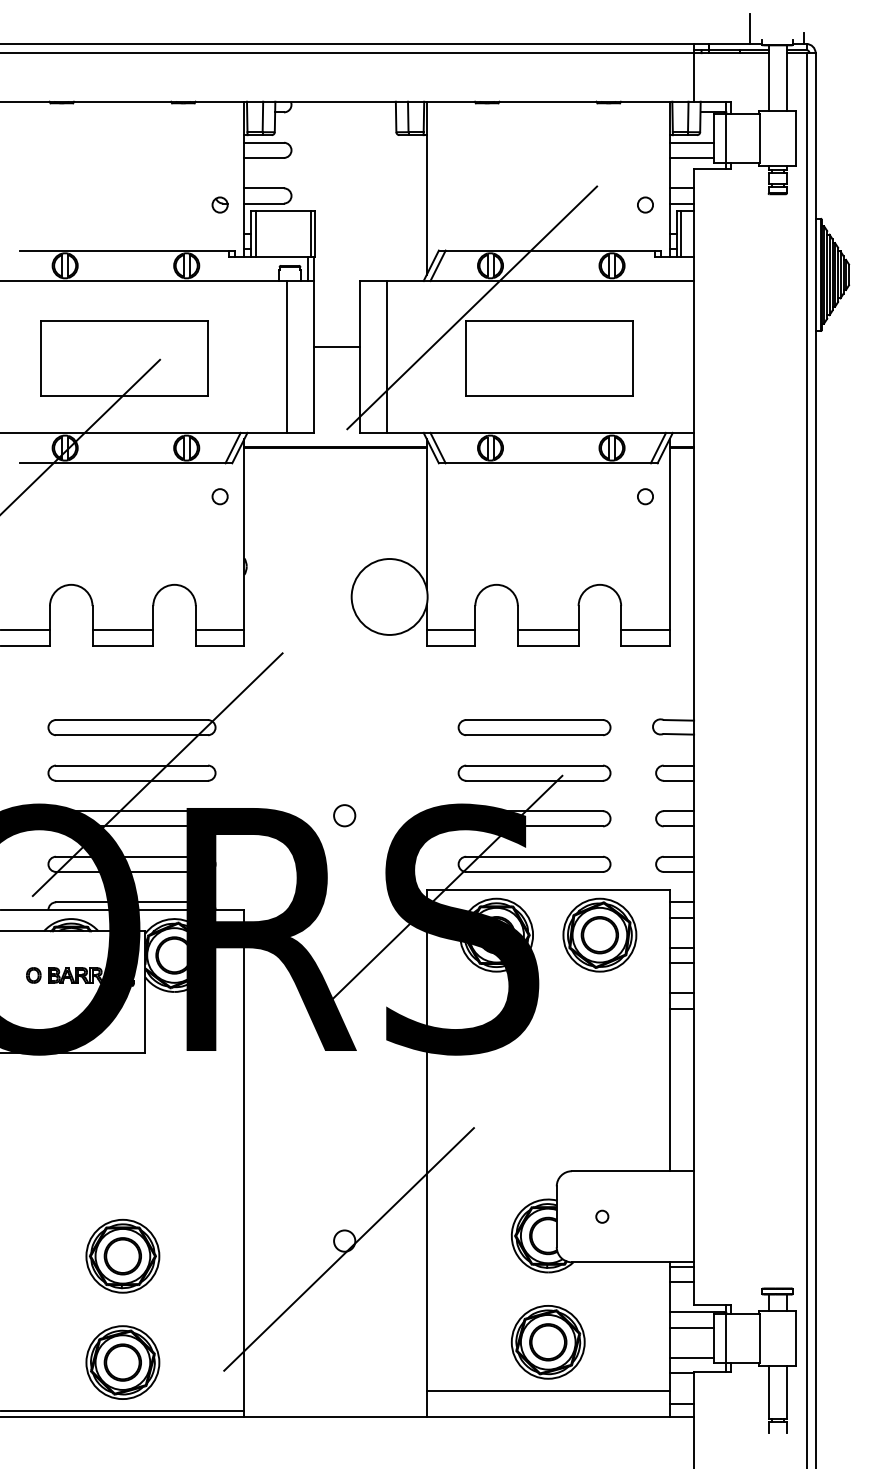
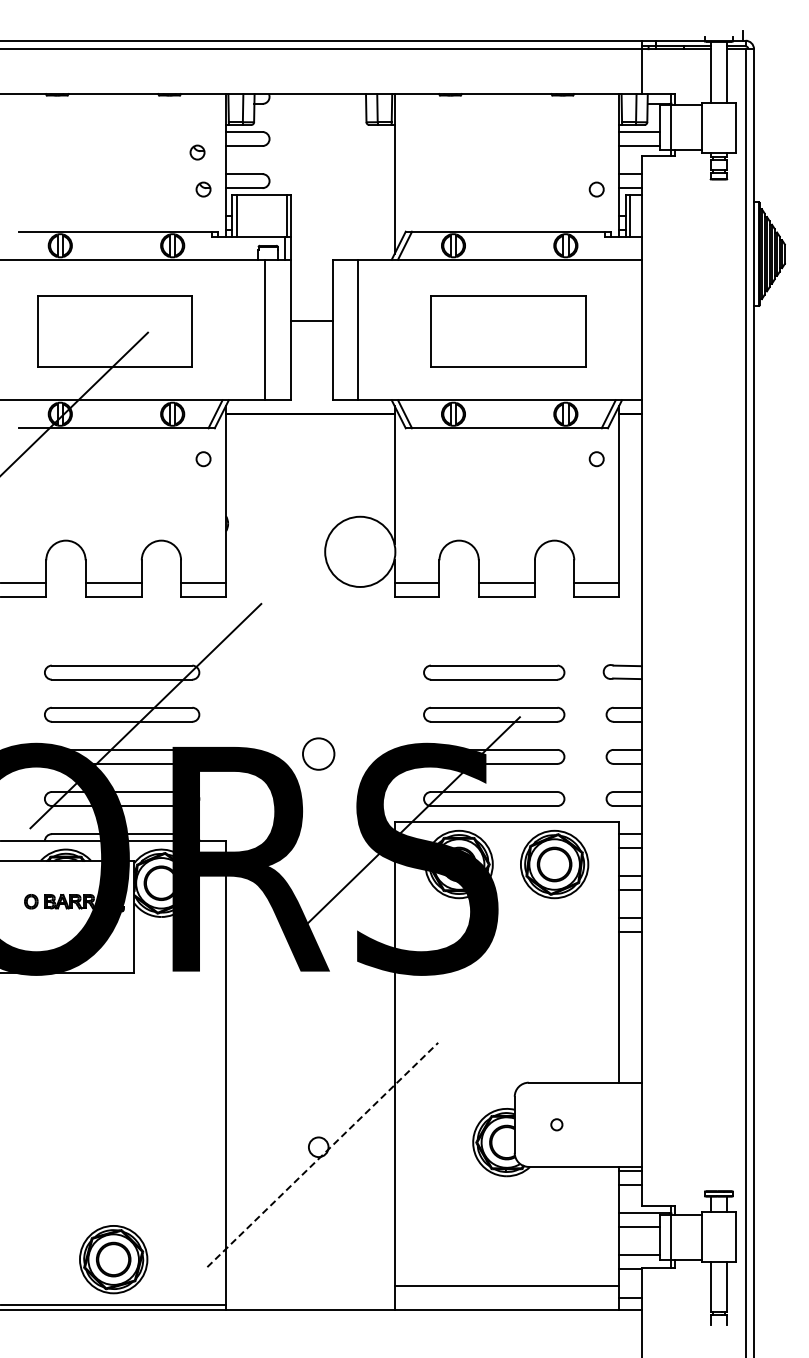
line: (750, 28) -> (693, 26), removed
part: (213, 164) -> (197, 152), added
line: (472, 307) -> (436, 284), removed
circle: (344, 815) -> (318, 753), size x1.6
line: (348, 1248) -> (322, 1154), solid -> dashed
part: (122, 1255) -> (113, 1160), removed
part: (547, 1341) -> (506, 1240), removed

